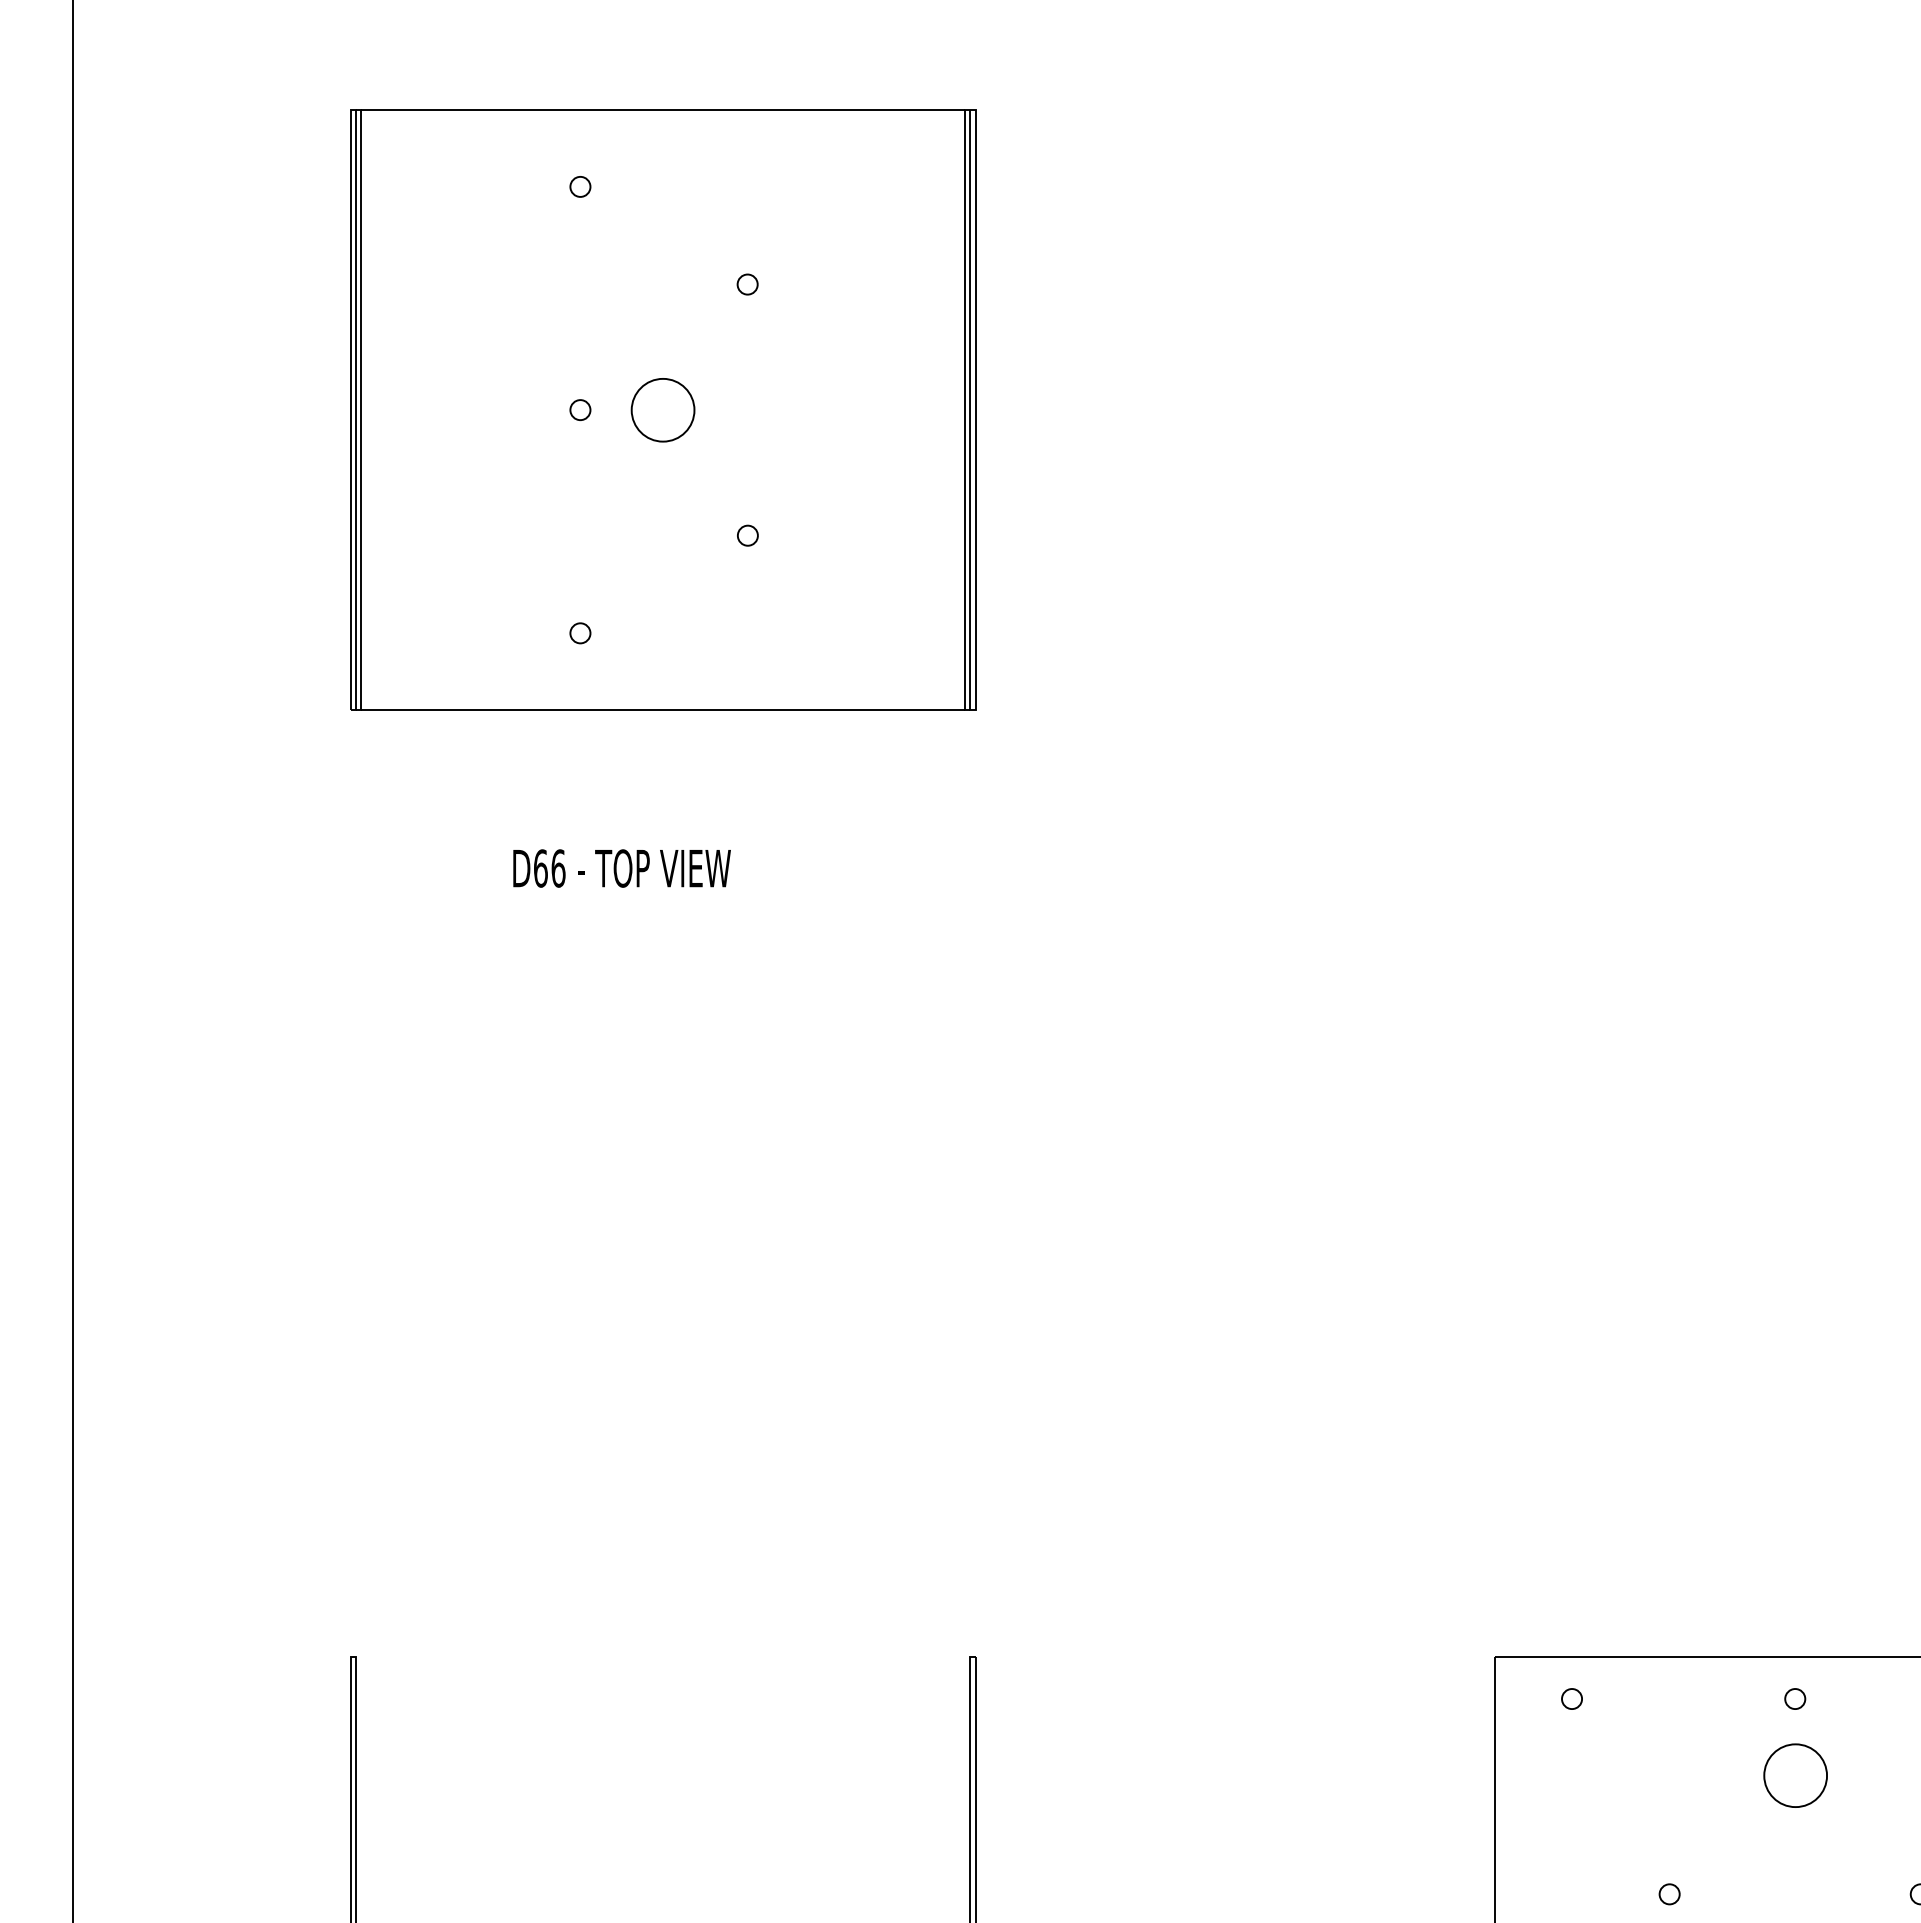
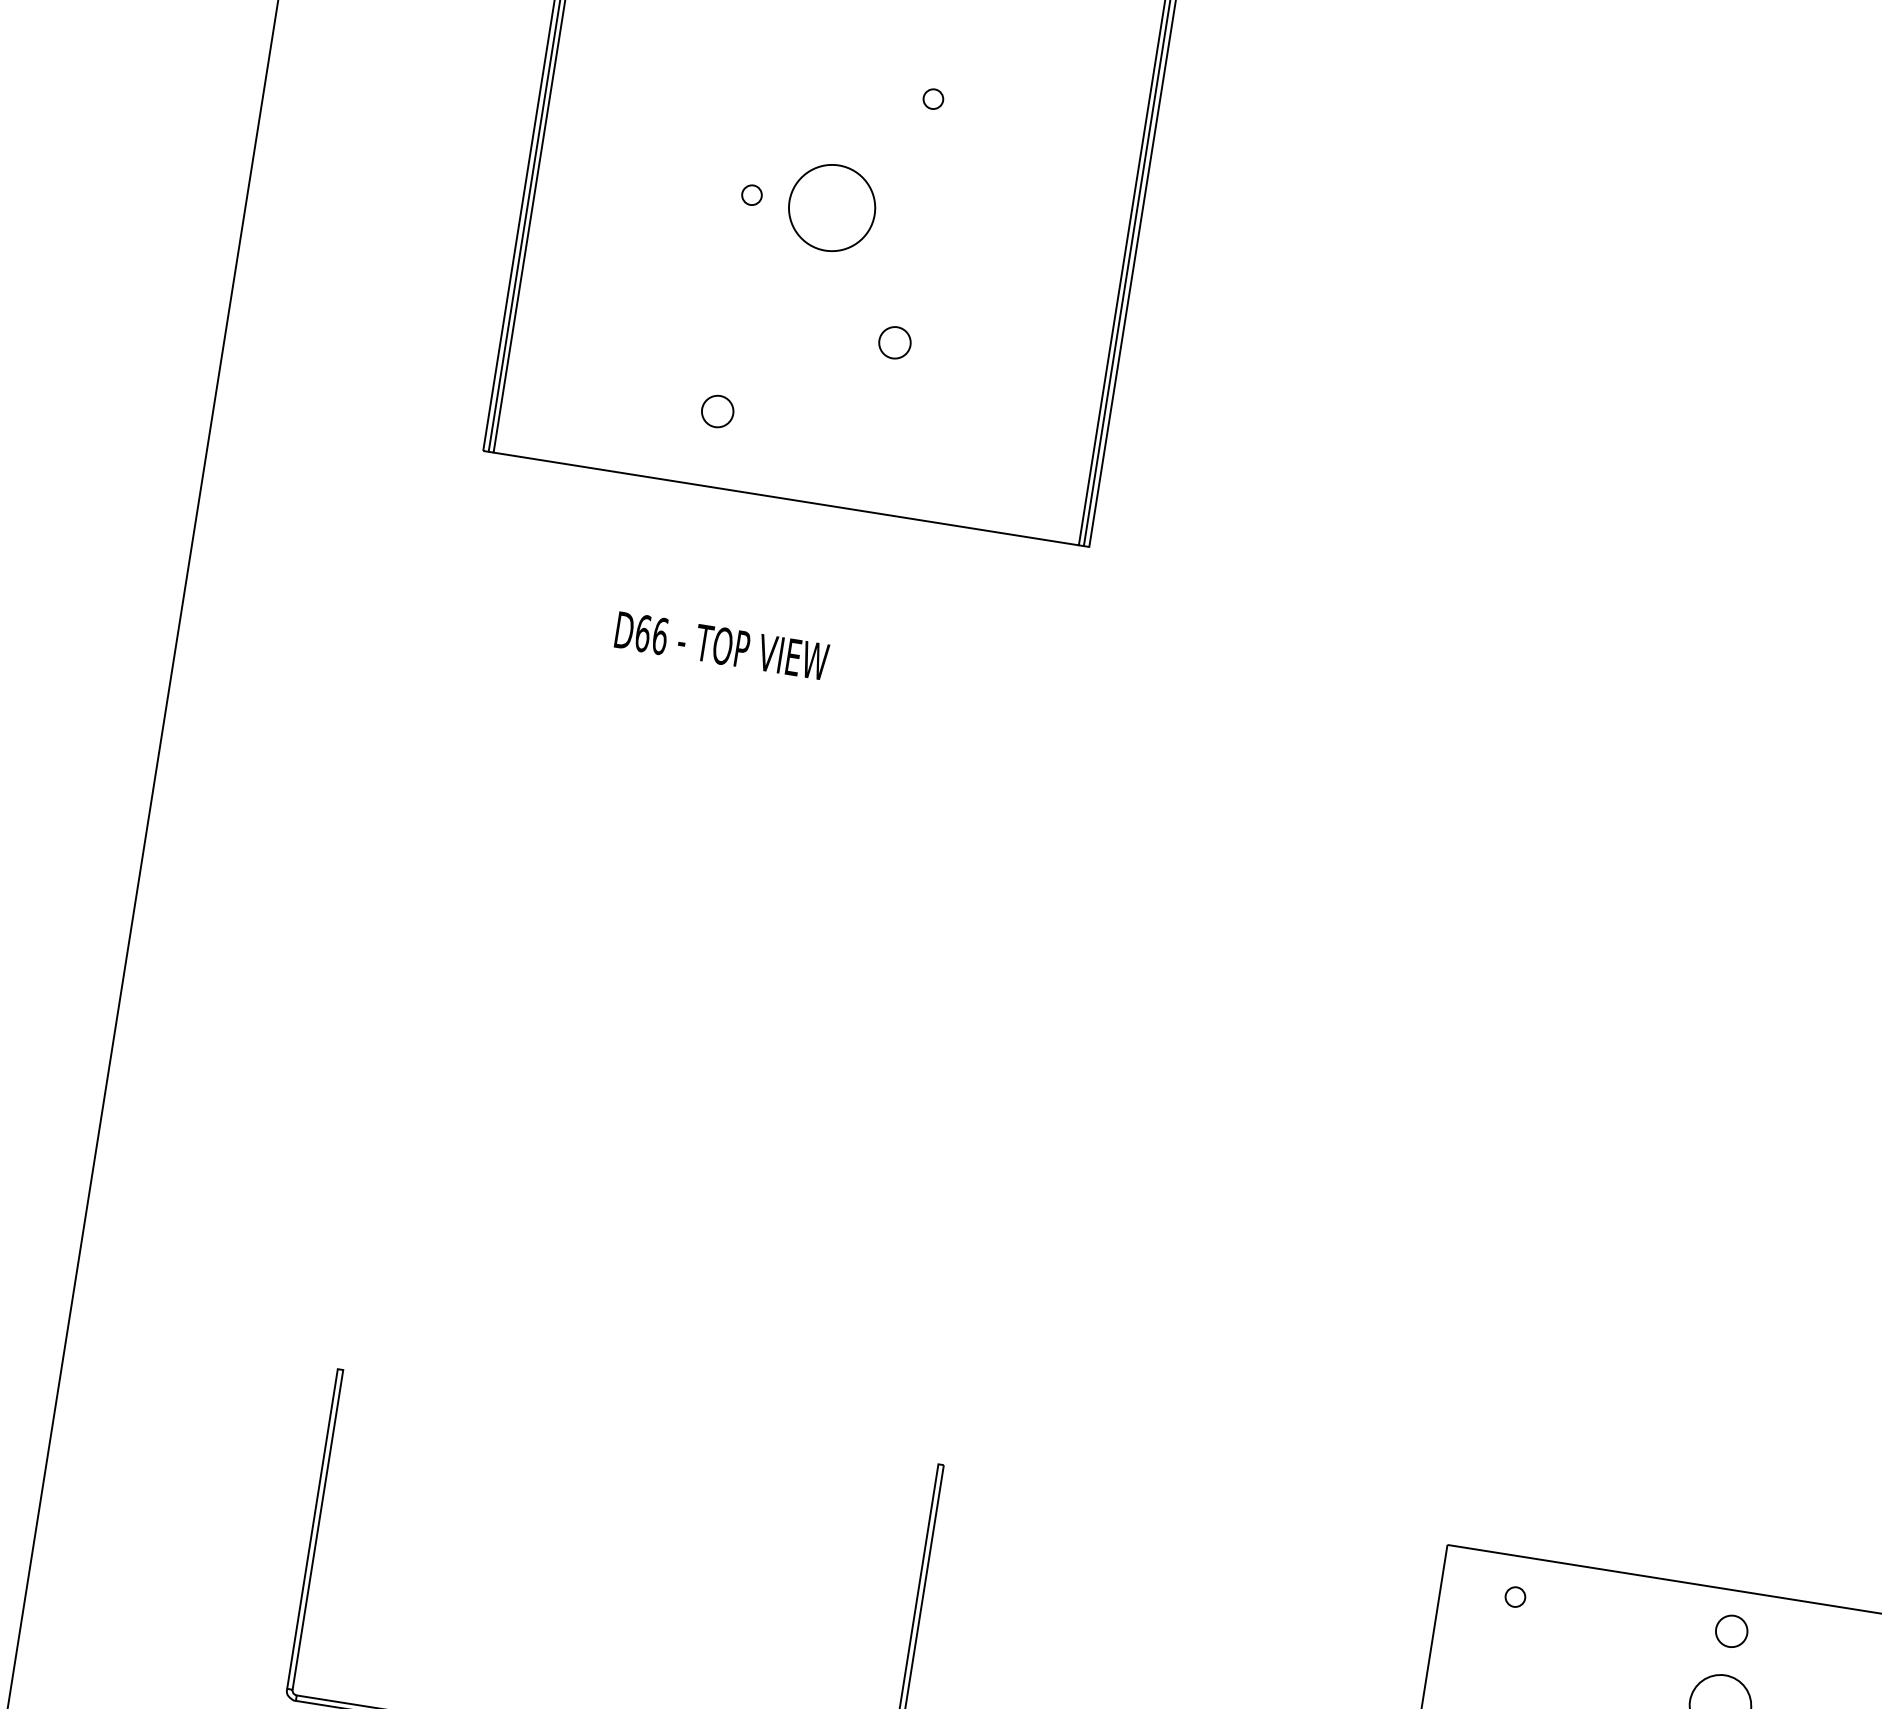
circle: (662, 409) -> (831, 207), size x1.4
circle: (747, 535) -> (894, 342), size x1.6
circle: (580, 633) -> (717, 411), size x1.6
circle: (1795, 1698) -> (1732, 1630), size x1.6

